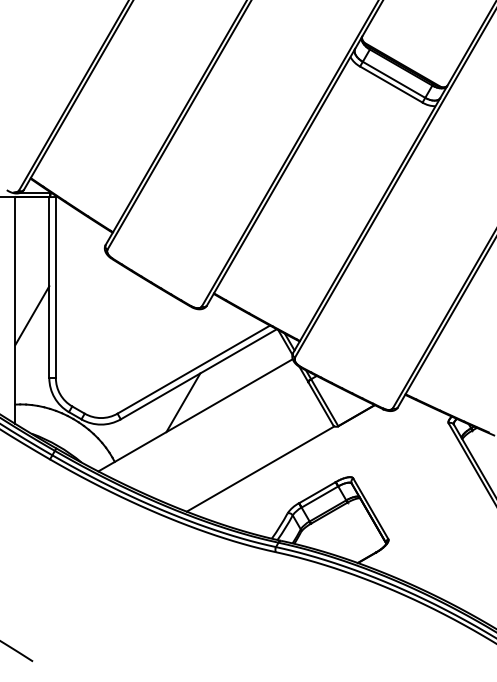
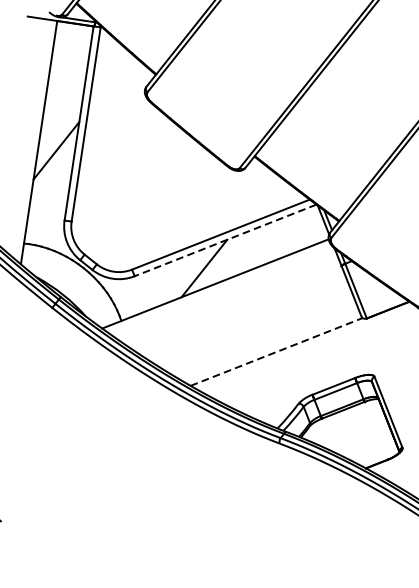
line: (198, 374) -> (225, 240), solid -> dashed
line: (261, 468) -> (277, 351), solid -> dashed

